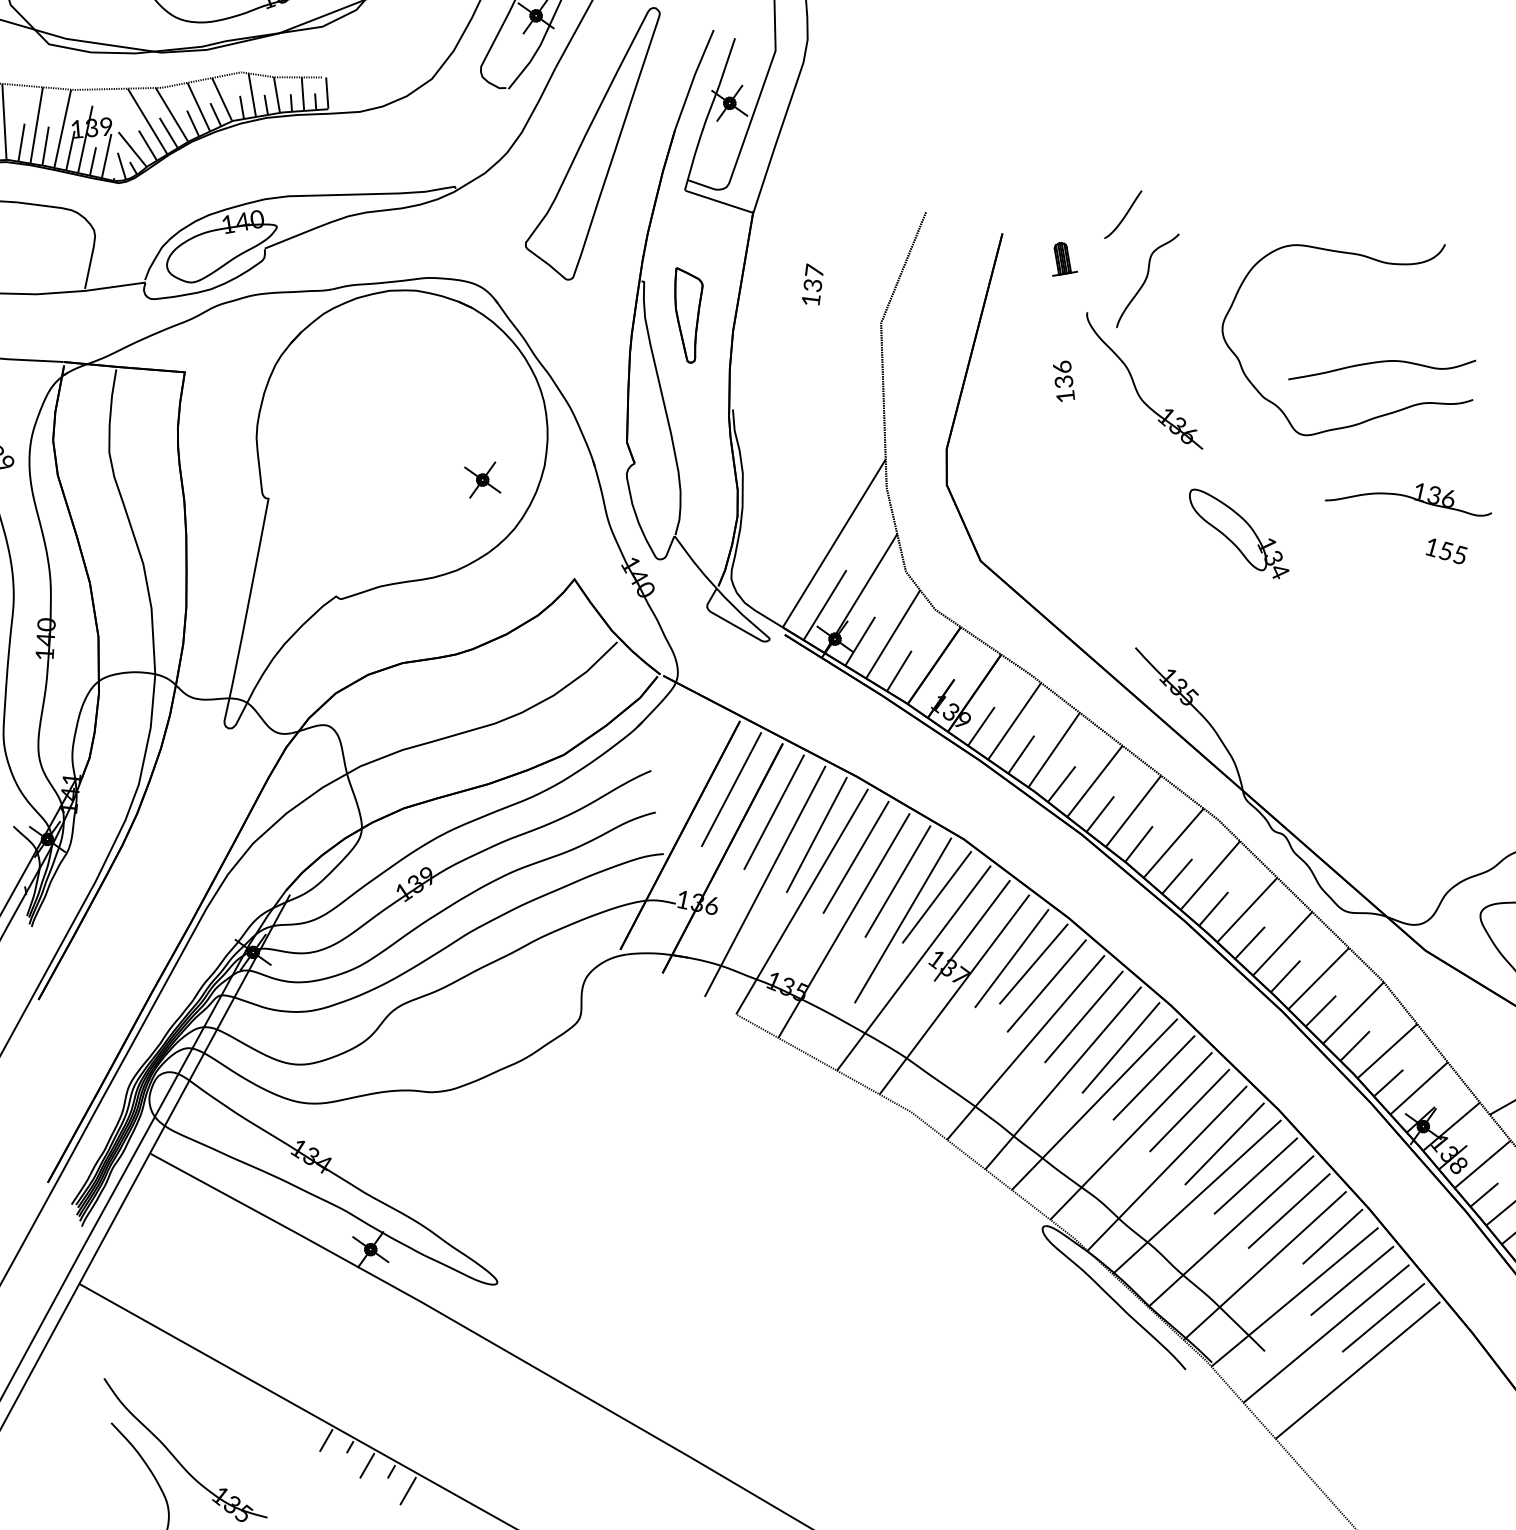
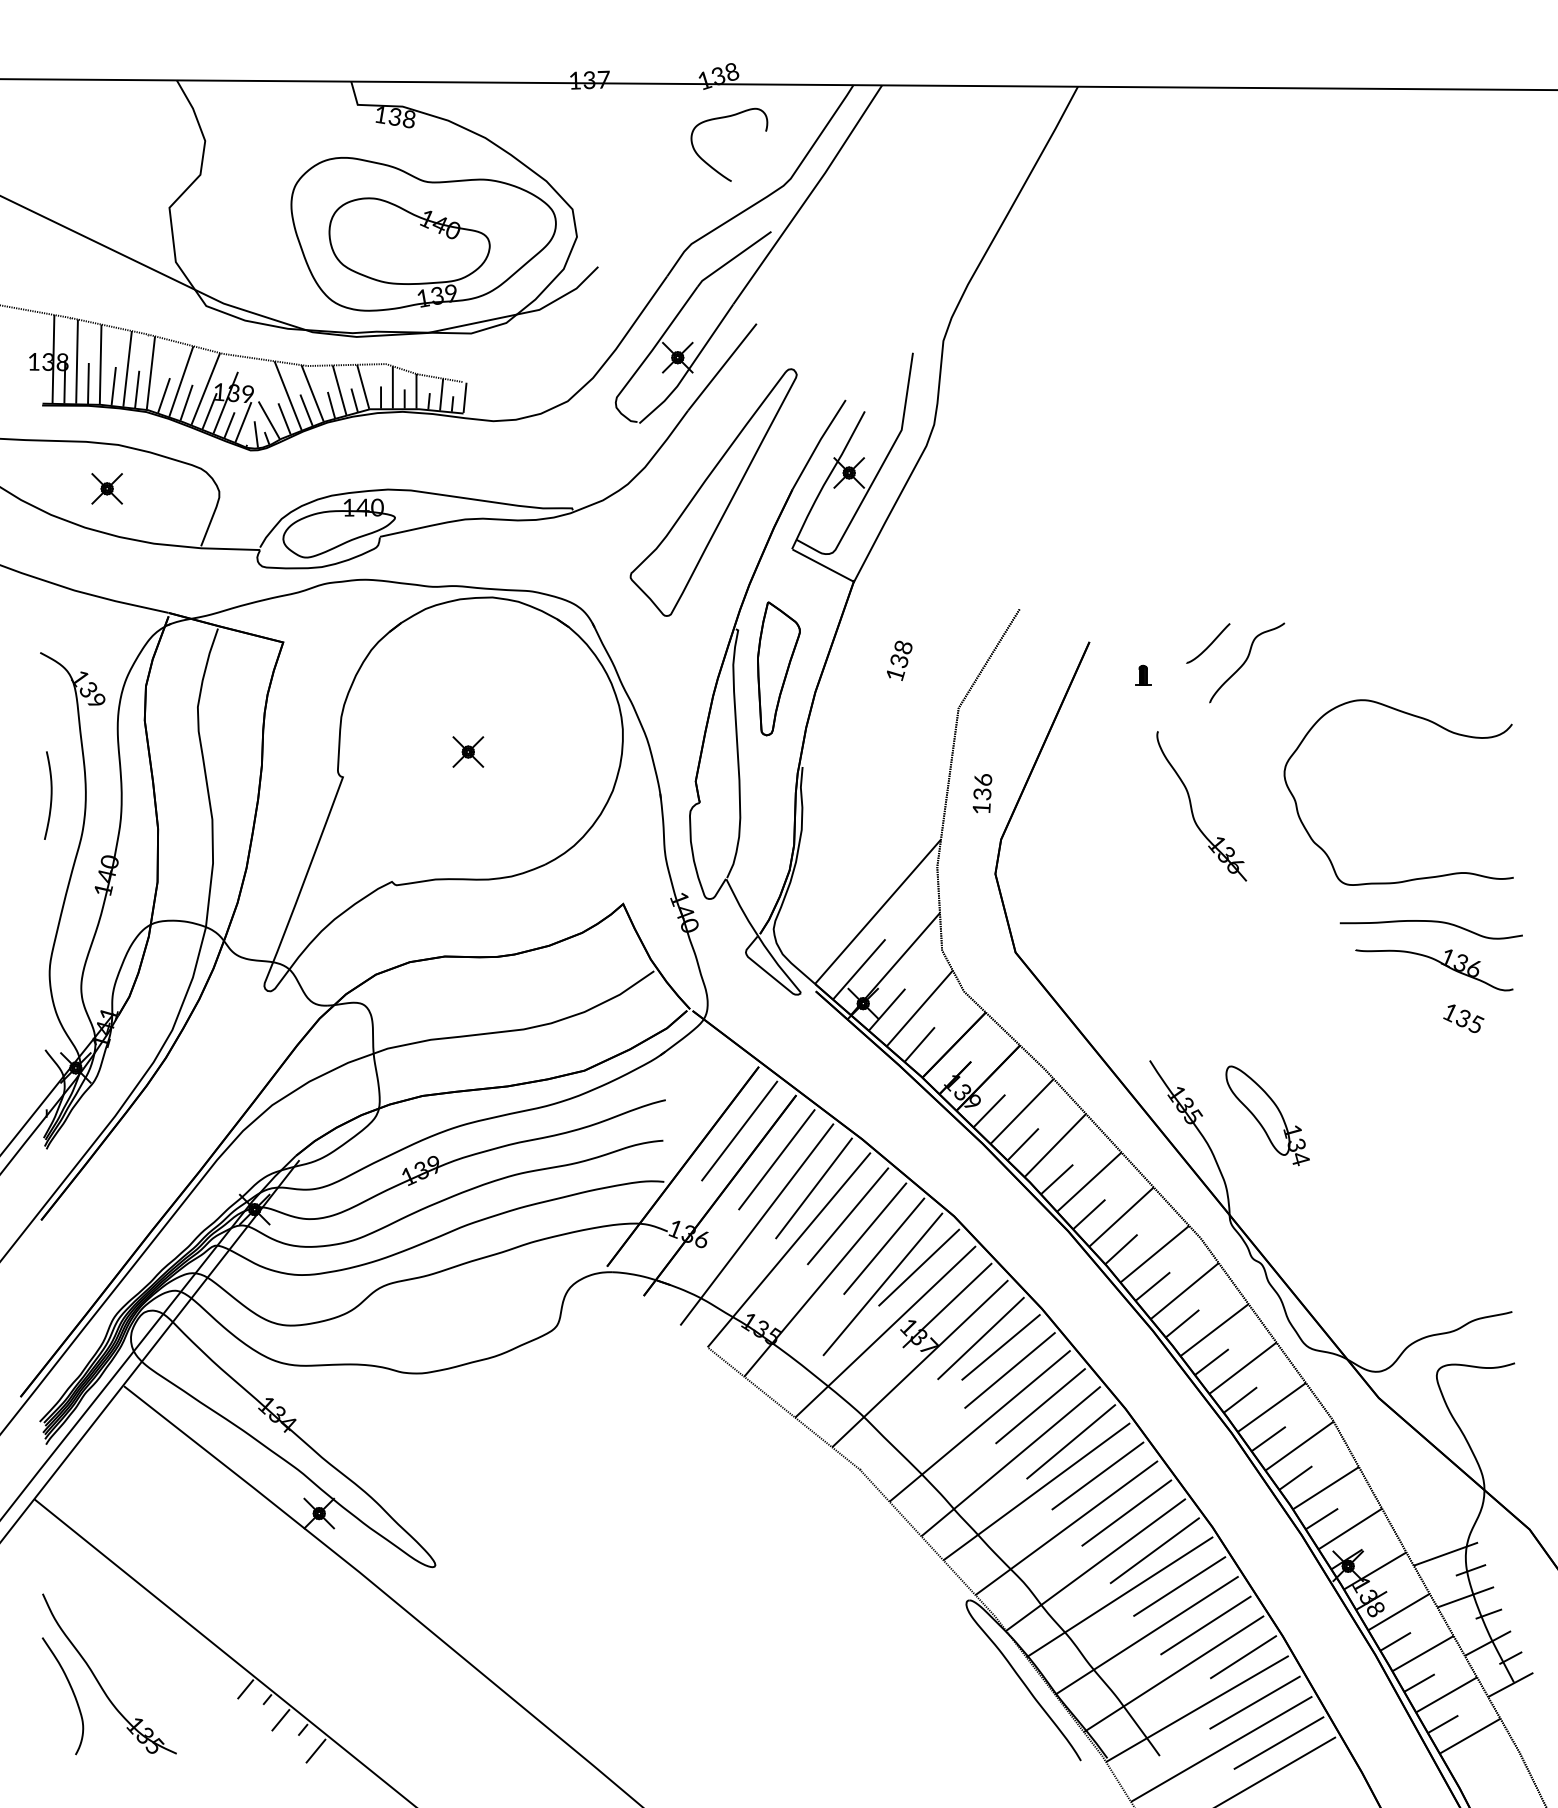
part: (1062, 257) -> (1143, 674), size x0.62
text: (813, 270) -> (902, 646), 137 -> 138
curve: (1146, 279) -> (1246, 661), moved
part: (691, 313) -> (778, 668), size x1.43
curve: (1380, 363) -> (1430, 922), moved
text: (1063, 381) -> (982, 793), moved
part: (482, 479) -> (468, 751), moved
part: (1238, 533) -> (1267, 1115), moved
text: (1446, 551) -> (1463, 1018), 155 -> 135

